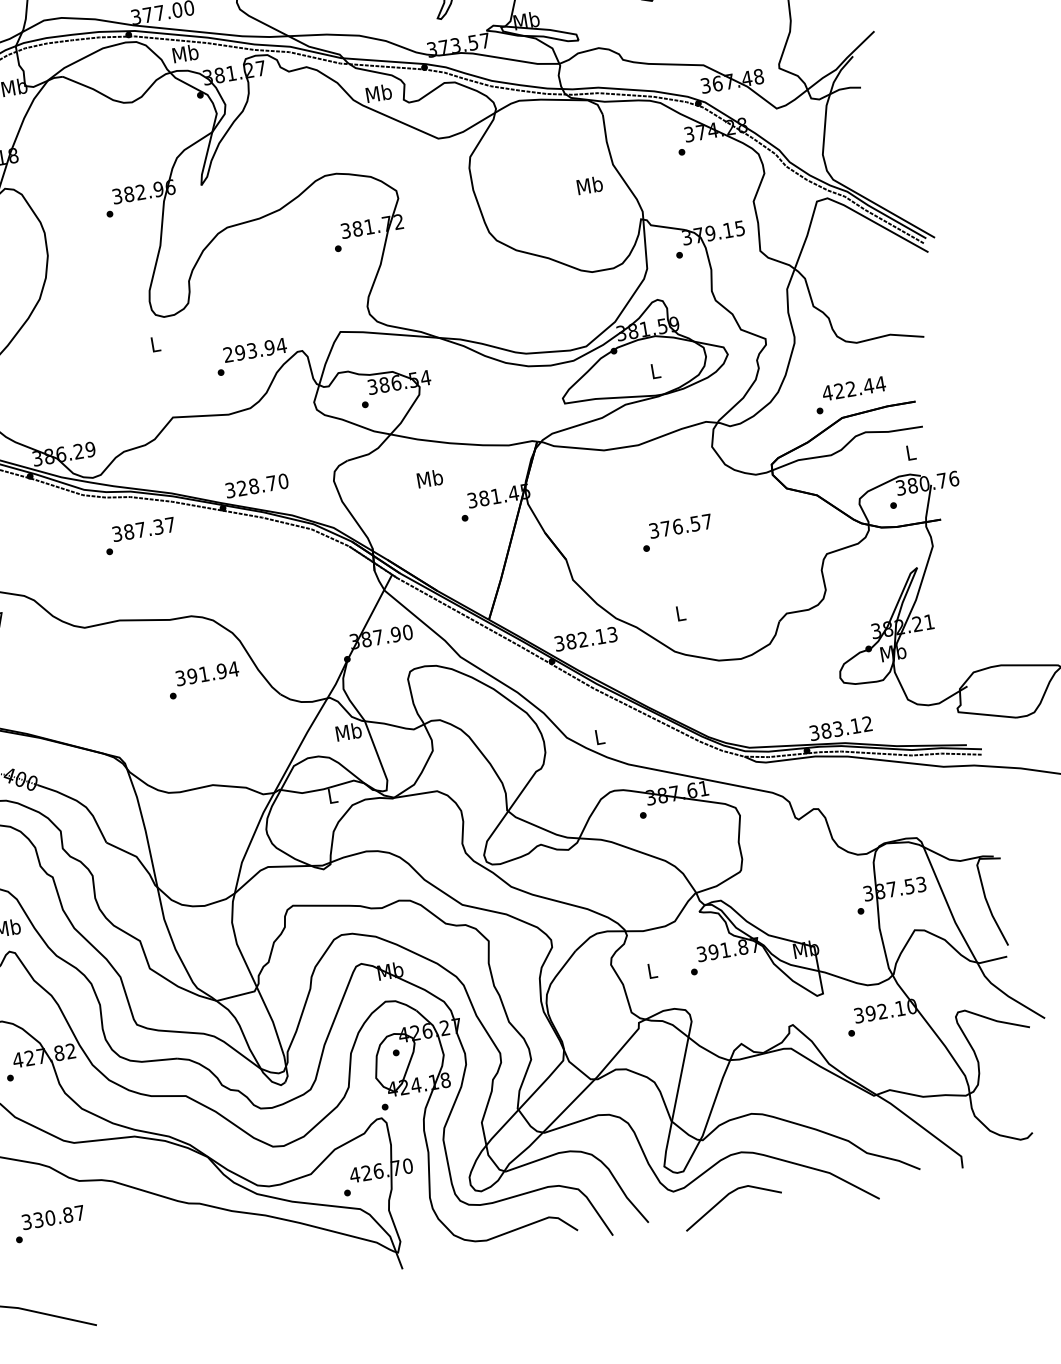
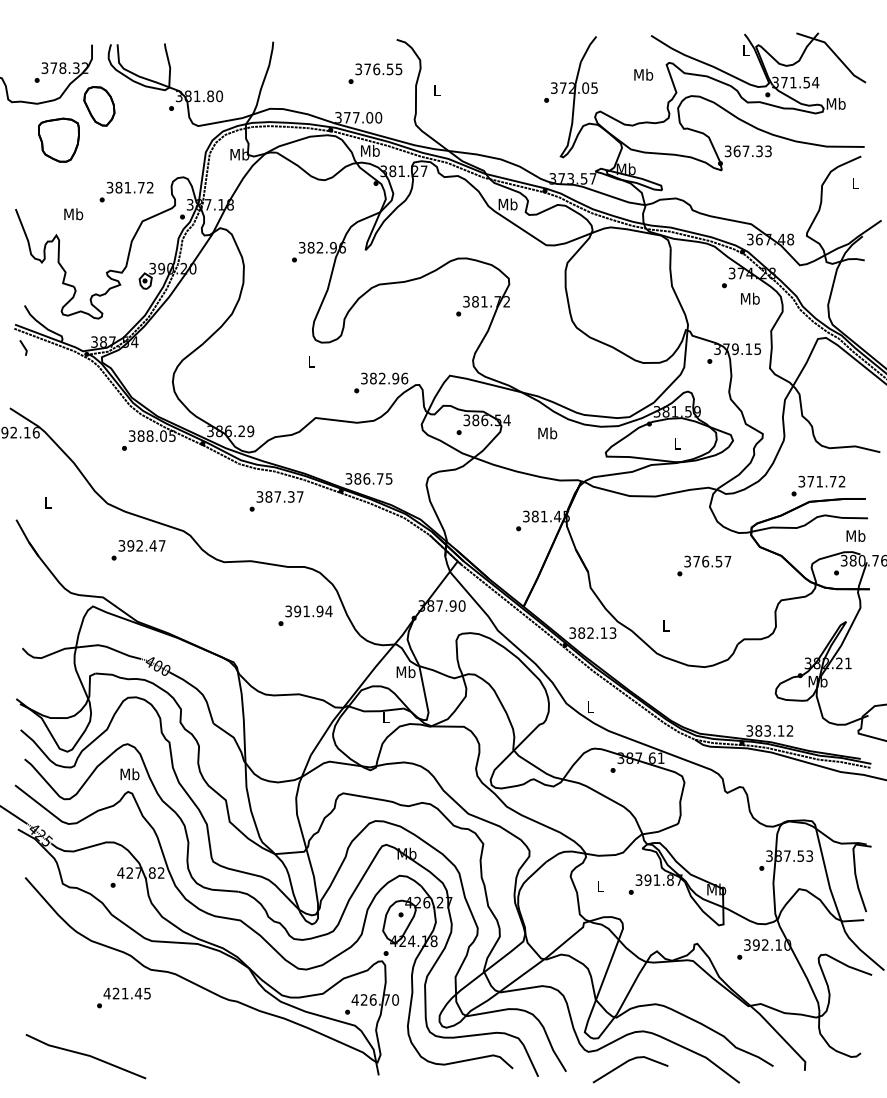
text: (590, 185) -> (750, 298), moved
text: (254, 350) -> (384, 378), 293.94 -> 382.96
text: (853, 388) -> (821, 481), 422.44 -> 371.72
text: (910, 452) -> (855, 535), L -> Mb
text: (429, 479) -> (547, 433), moved
text: (262, 484) -> (373, 478), 328.70 -> 386.75
text: (677, 532) -> (704, 565), moved
text: (52, 1217) -> (126, 993), 330.87 -> 421.45

